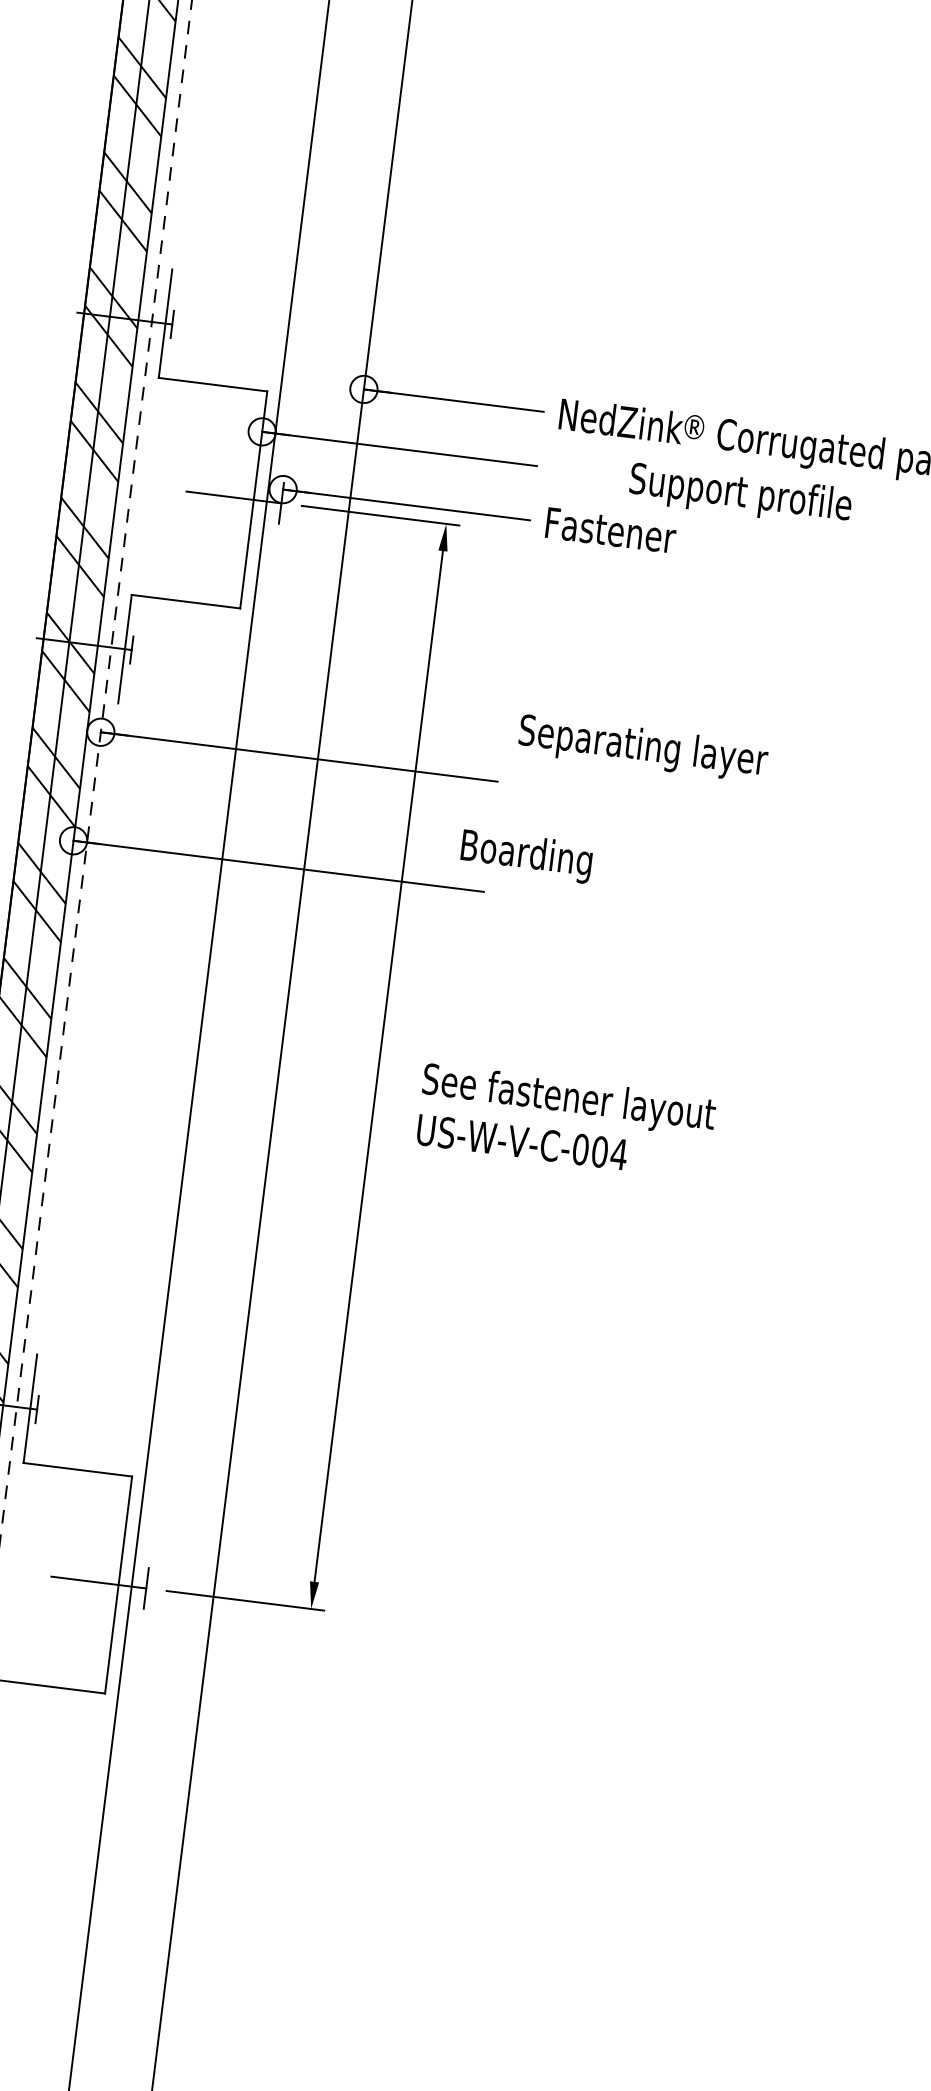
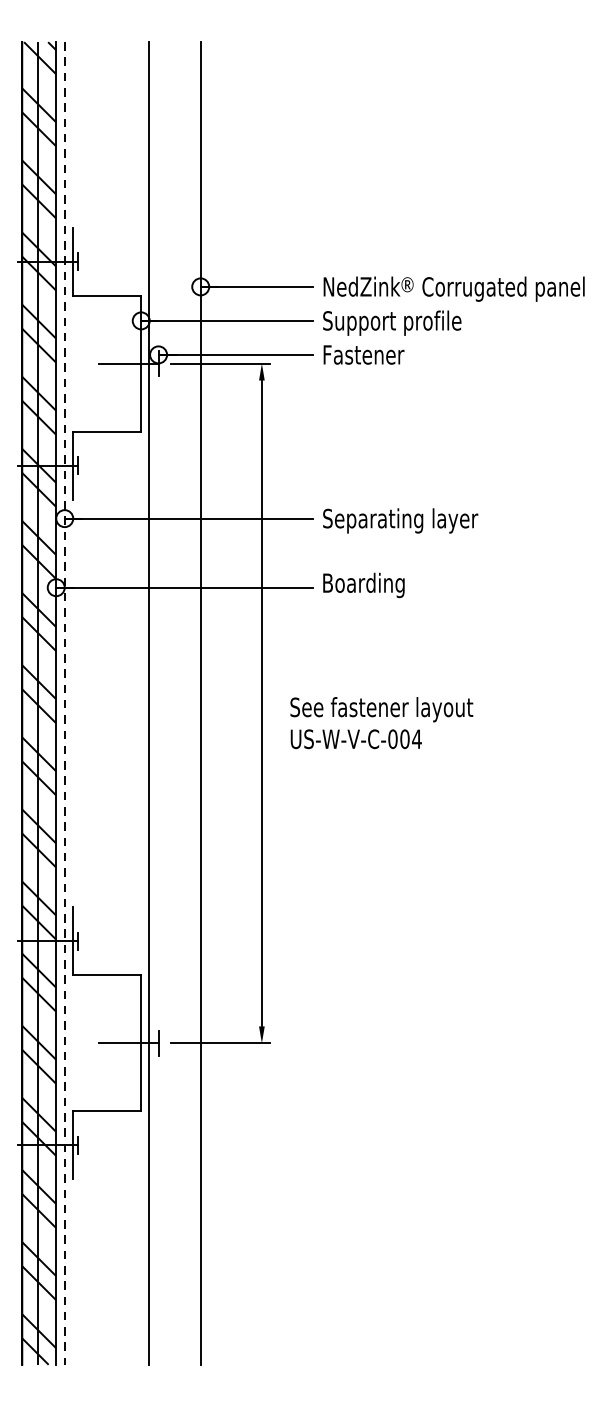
text: (741, 494) -> (392, 322), moved
text: (643, 747) -> (400, 520), moved
text: (525, 856) -> (363, 585), moved

